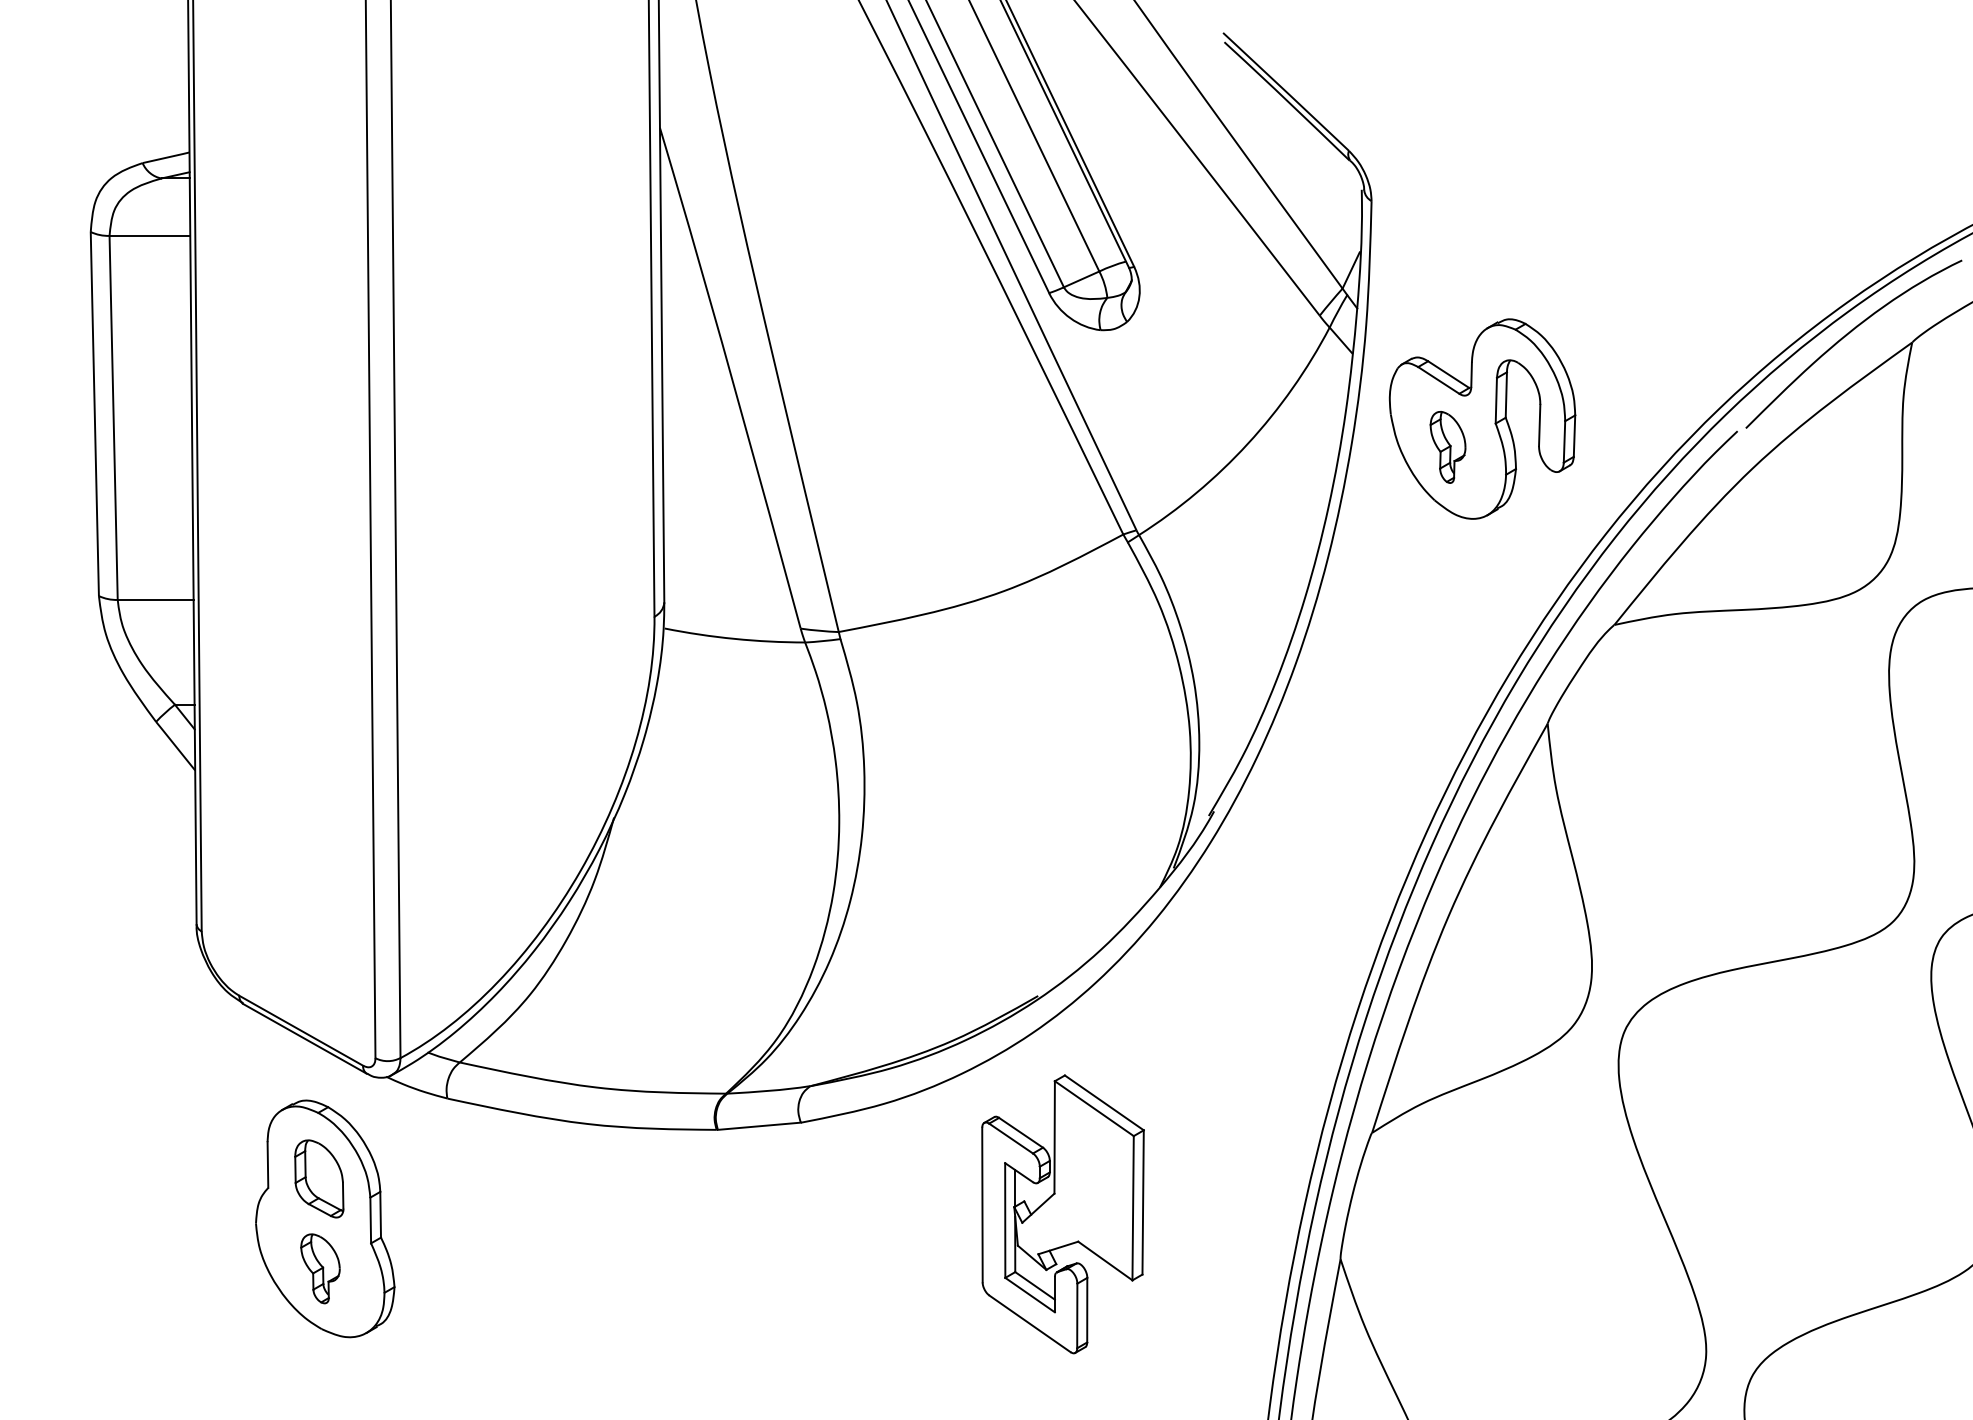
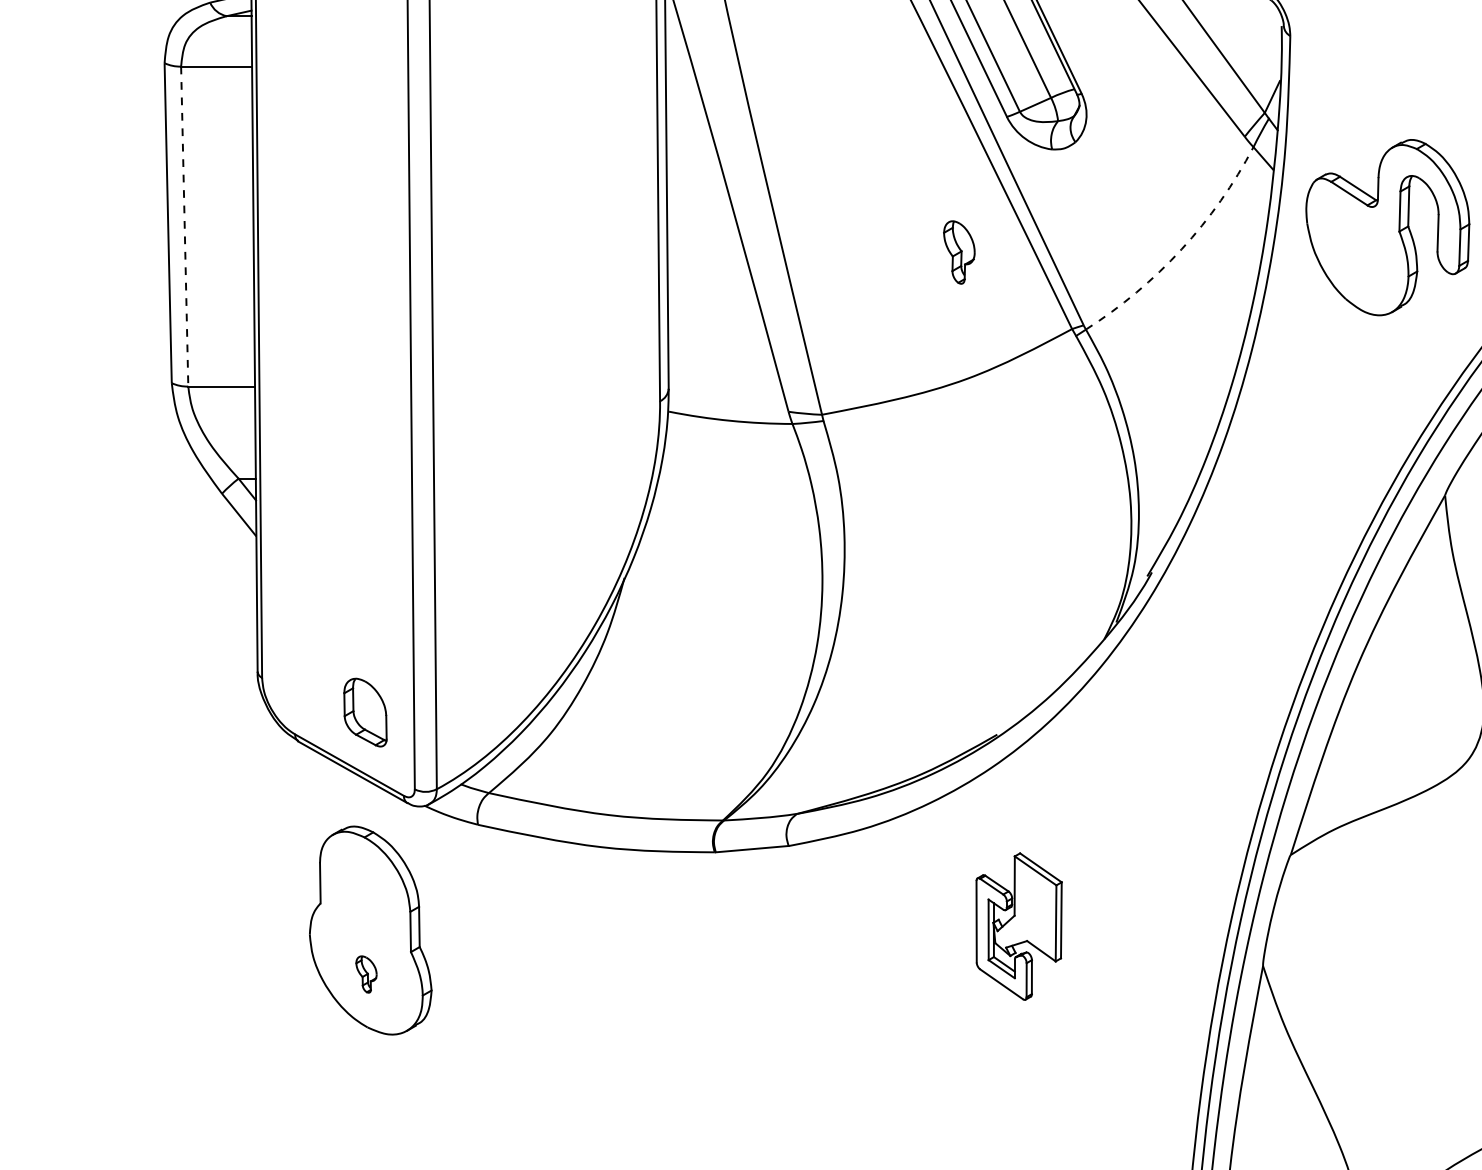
line: (113, 418) -> (184, 227), solid -> dashed
arc: (1247, 443) -> (1181, 249), solid -> dashed
part: (1447, 447) -> (958, 252), moved
part: (319, 1178) -> (365, 712), moved
part: (1062, 1214) -> (1018, 926), size x0.6
part: (320, 1268) -> (366, 974), size x0.6

